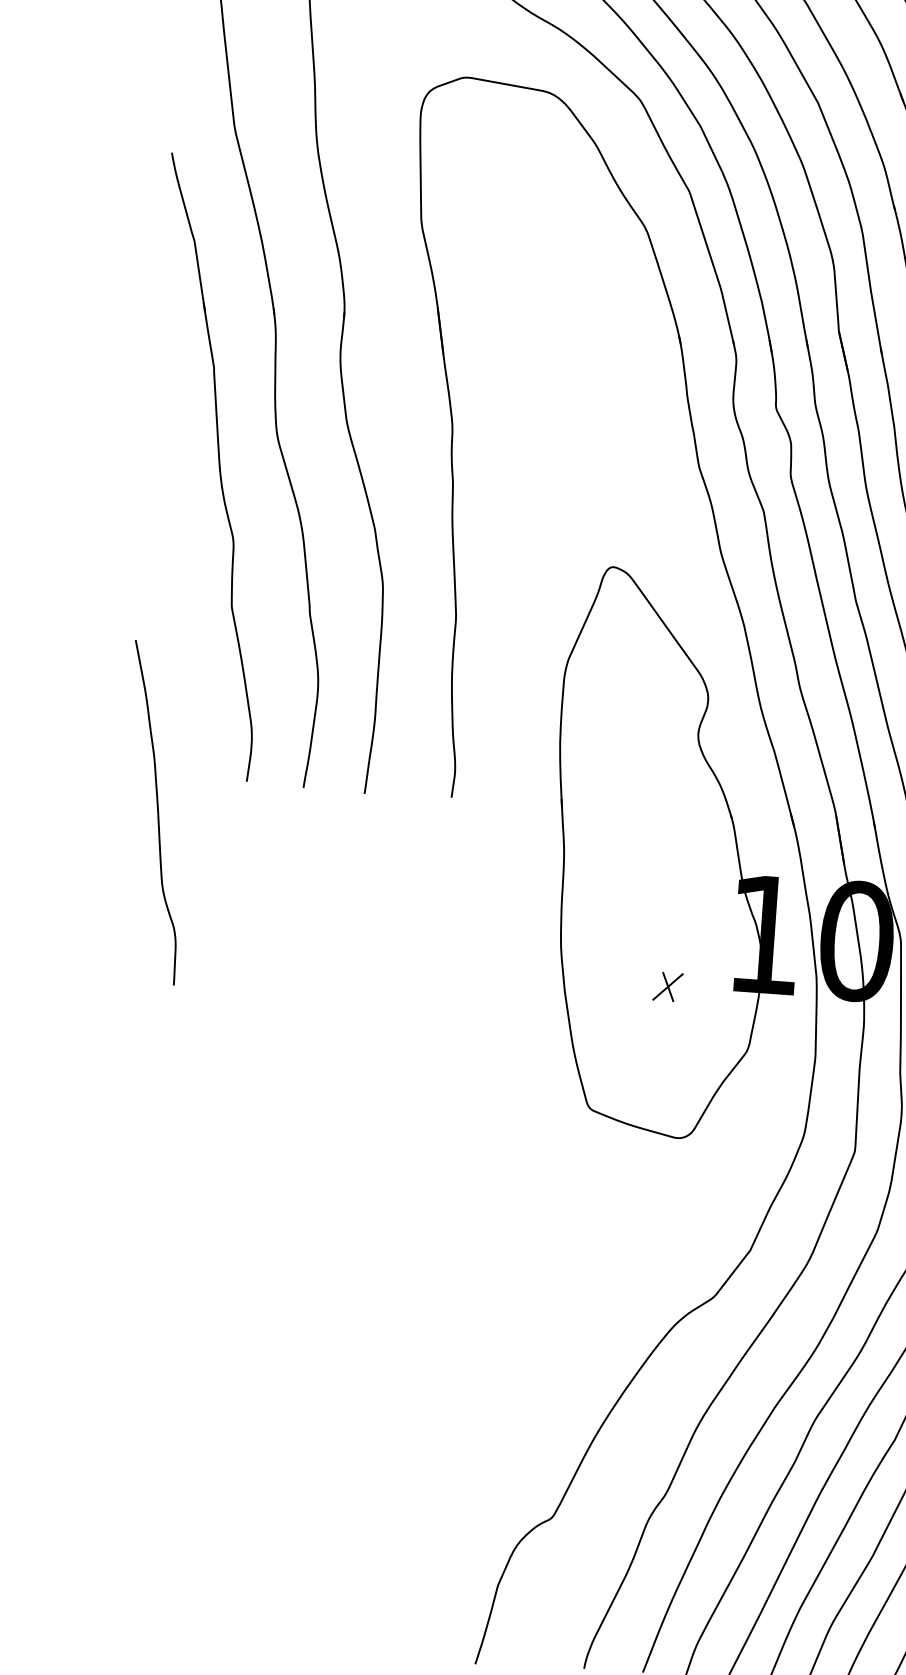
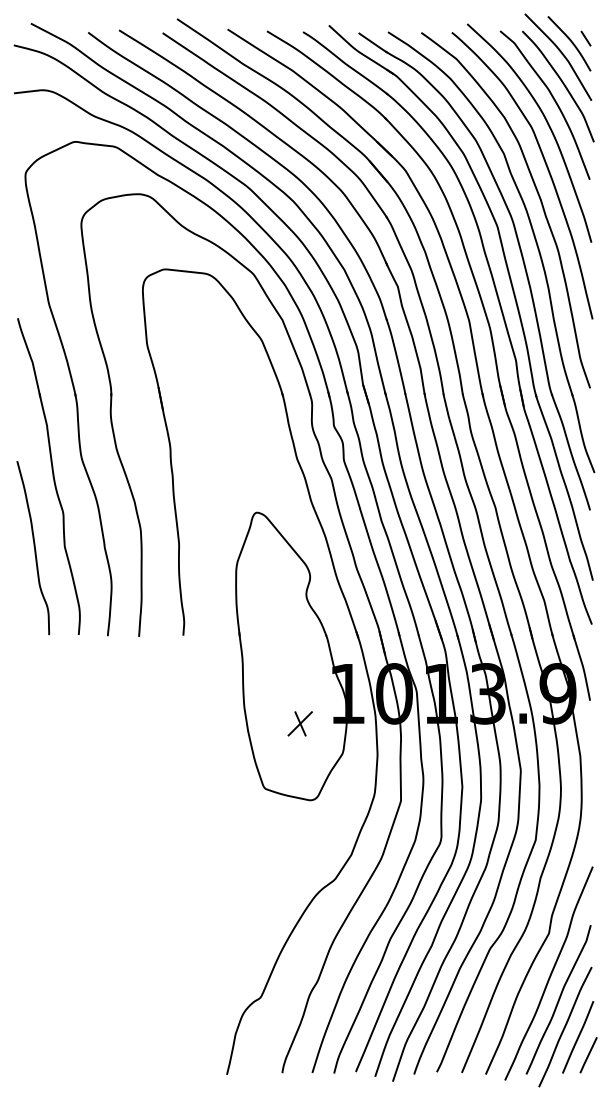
curve: (157, 813) -> (34, 548), moved
part: (666, 986) -> (299, 723), size x1.67

